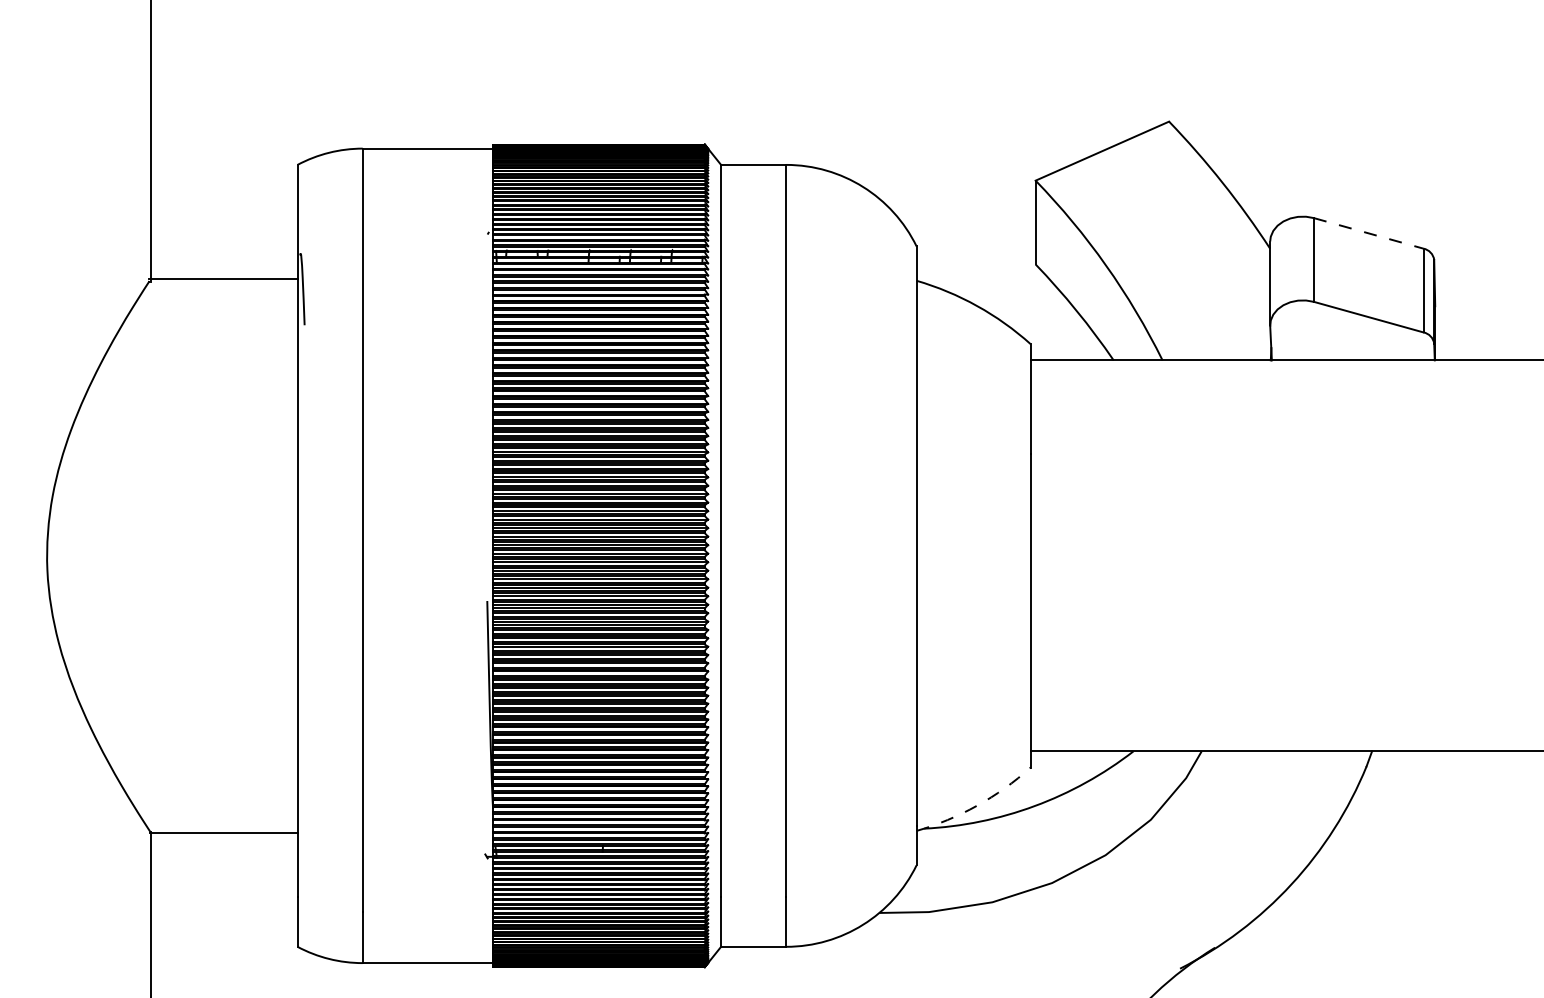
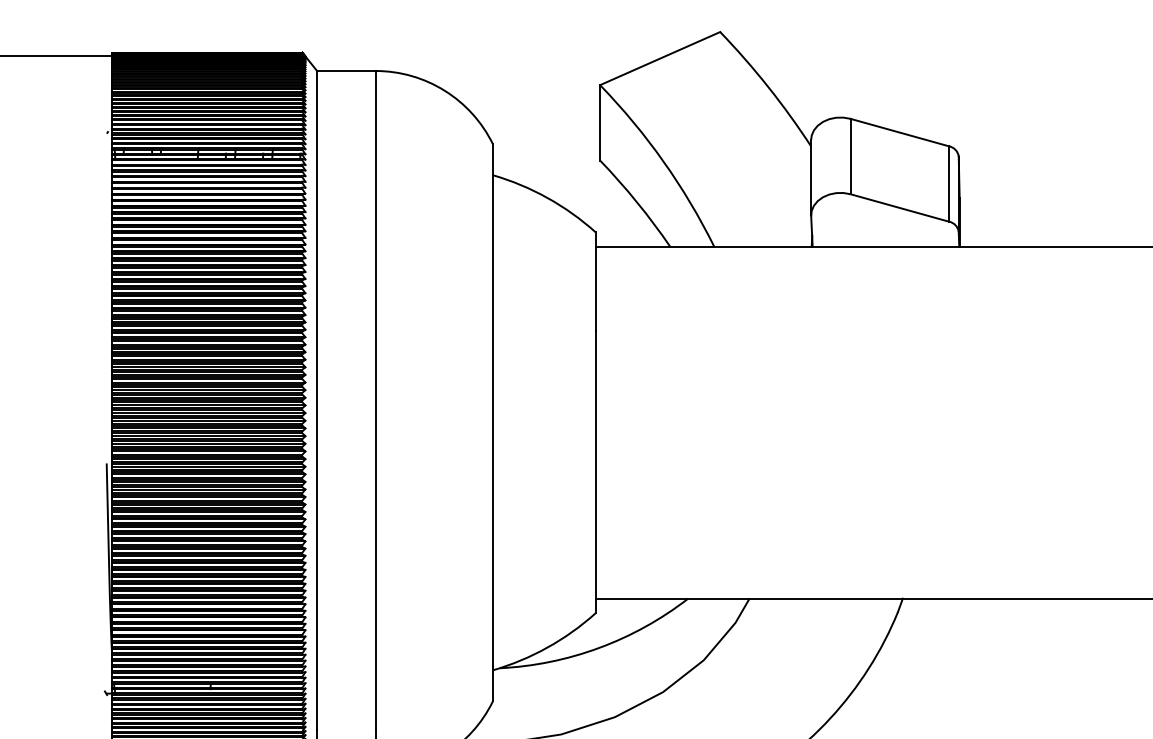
line: (1368, 233) -> (899, 132), dashed -> solid
arc: (977, 805) -> (547, 647), dashed -> solid

